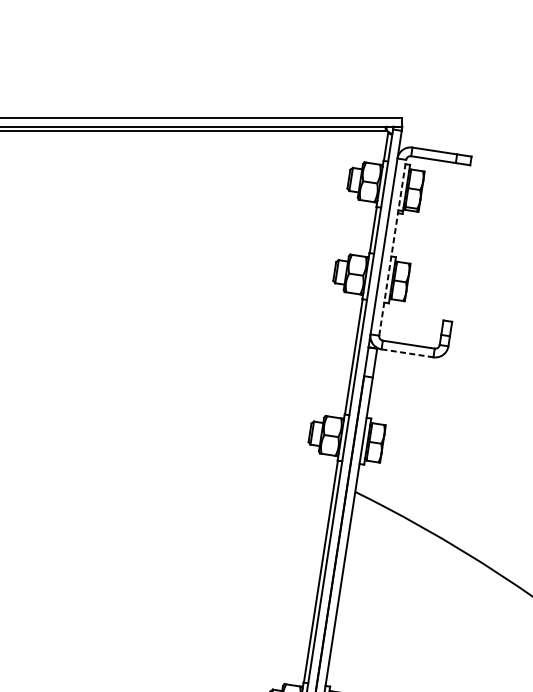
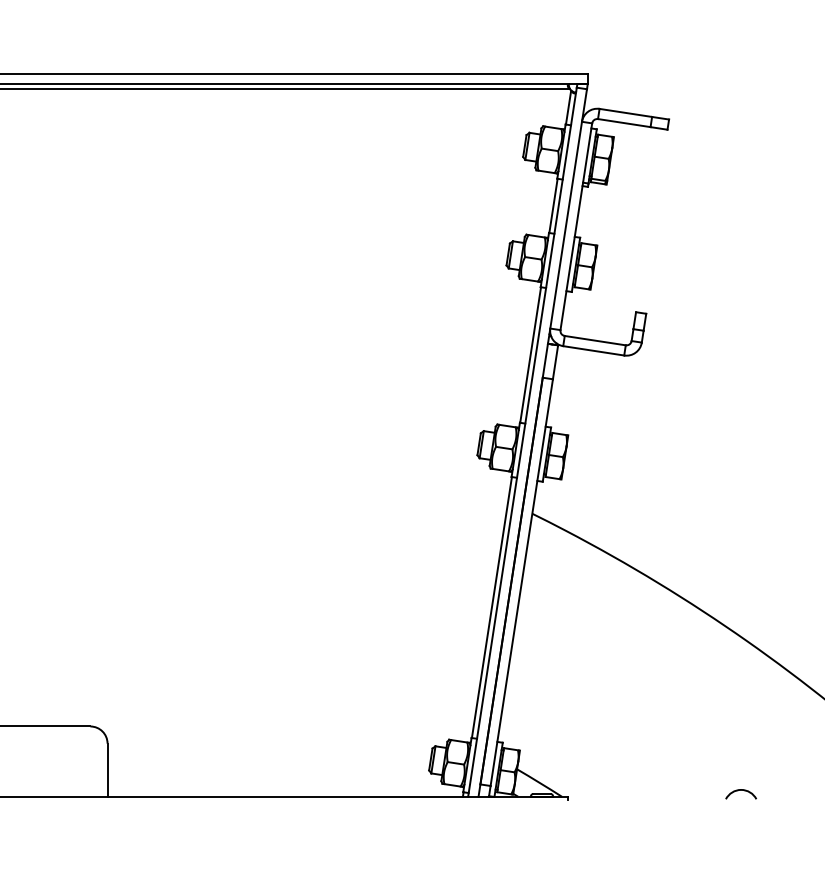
line: (392, 247) -> (576, 226), dashed -> solid
line: (407, 353) -> (593, 350), dashed -> solid

